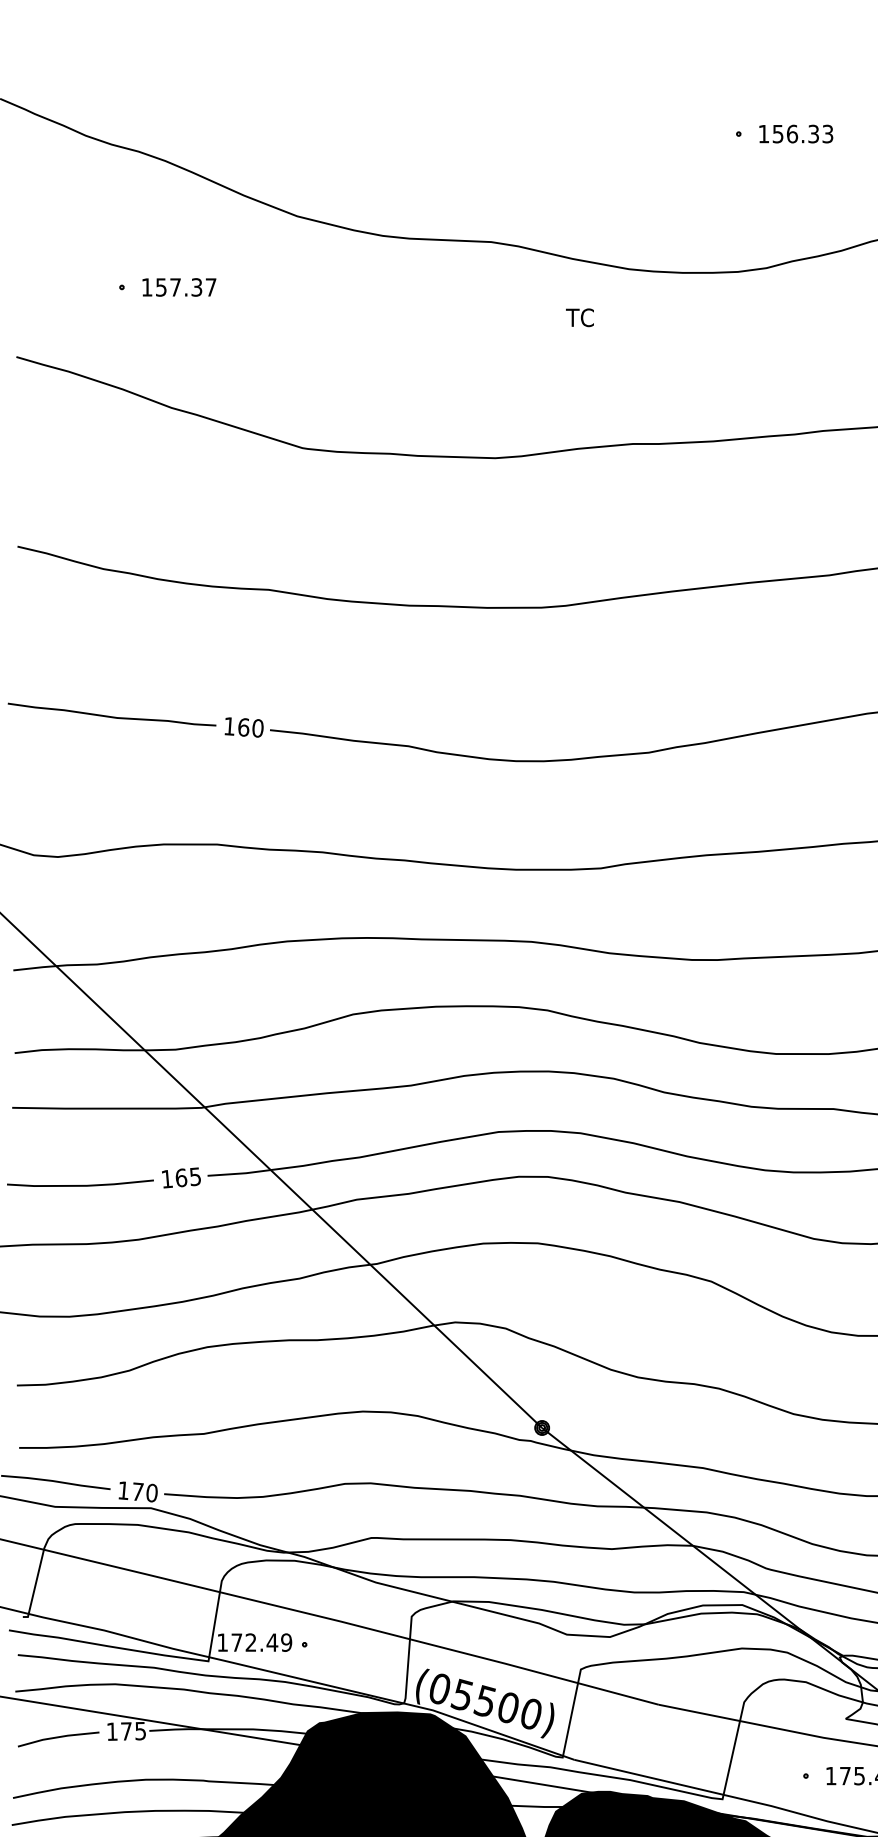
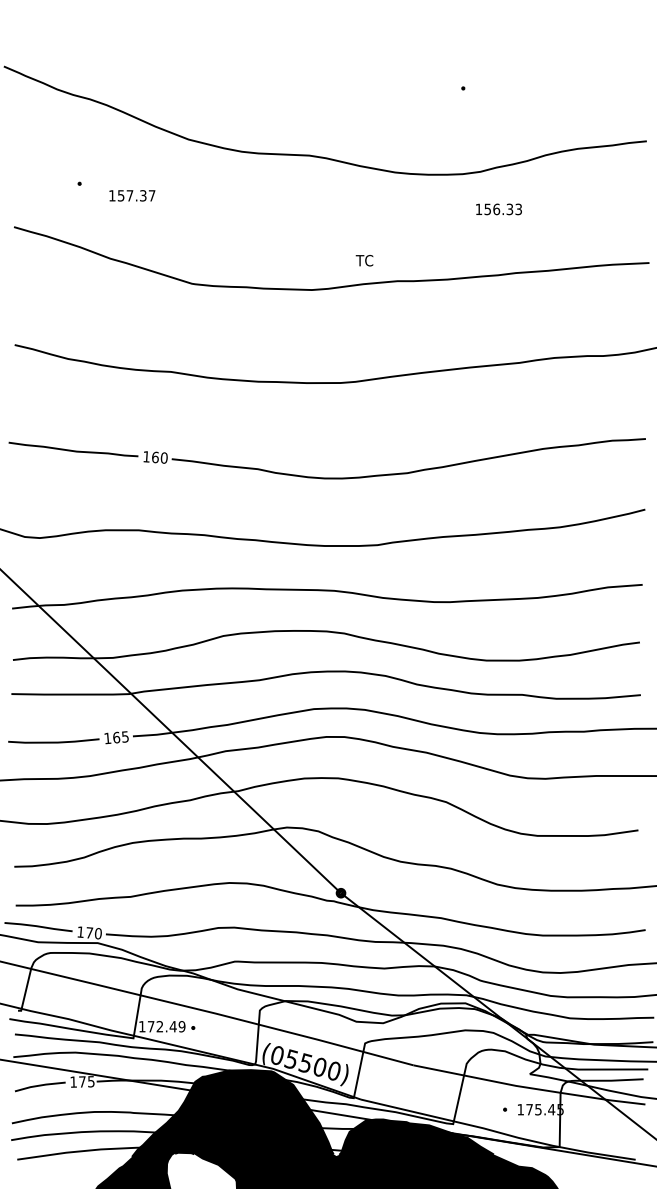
text: (795, 134) -> (498, 209), moved
text: (179, 286) -> (132, 195), moved
text: (579, 317) -> (364, 260), moved

